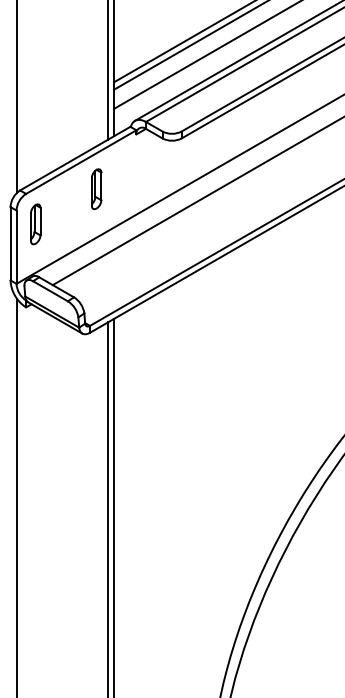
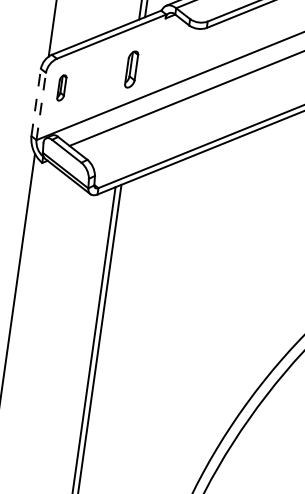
part: (96, 189) -> (131, 69), moved
part: (35, 224) -> (61, 88), size x0.7
line: (10, 243) -> (36, 102), solid -> dashed
line: (16, 247) -> (41, 106), solid -> dashed

